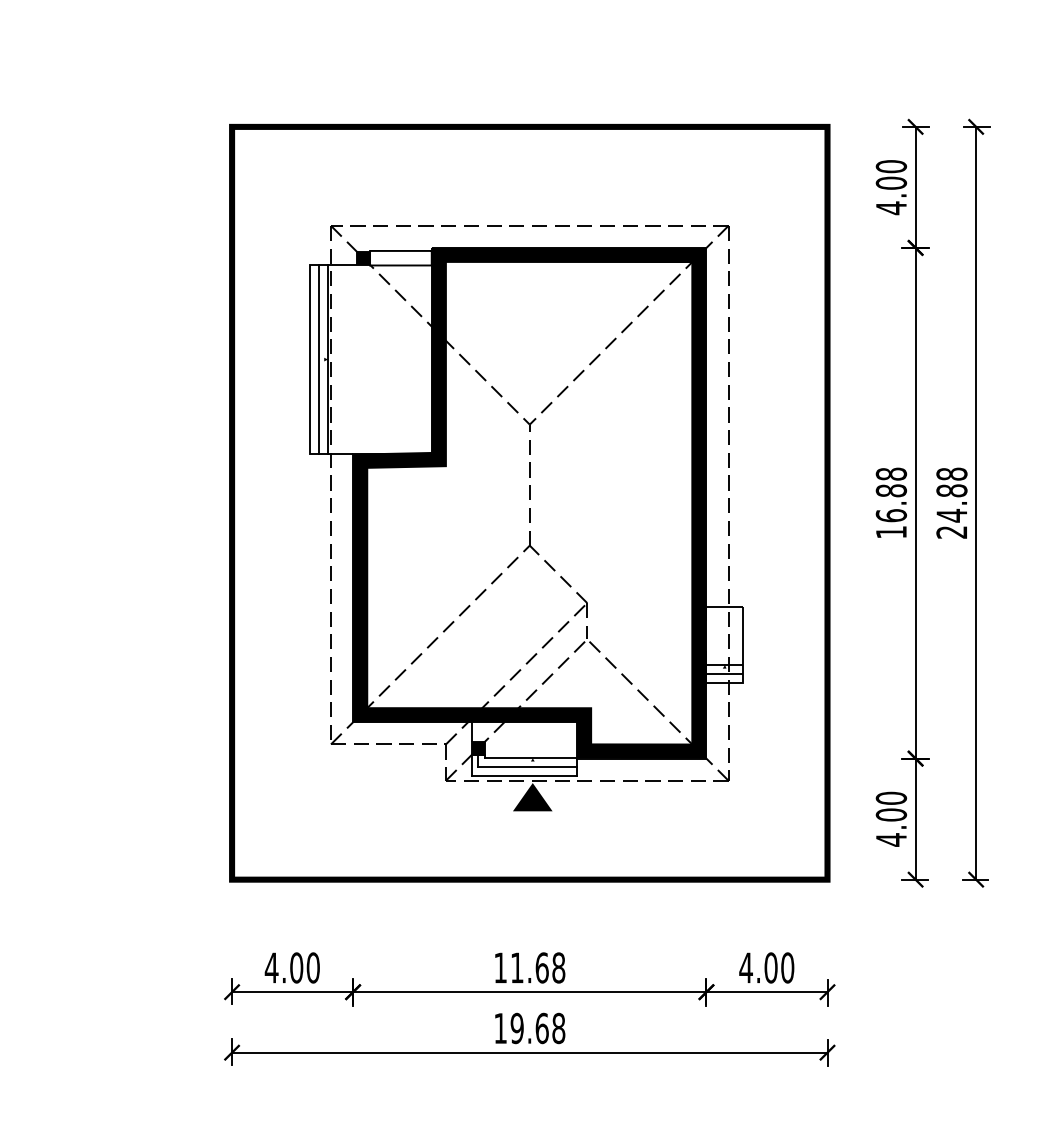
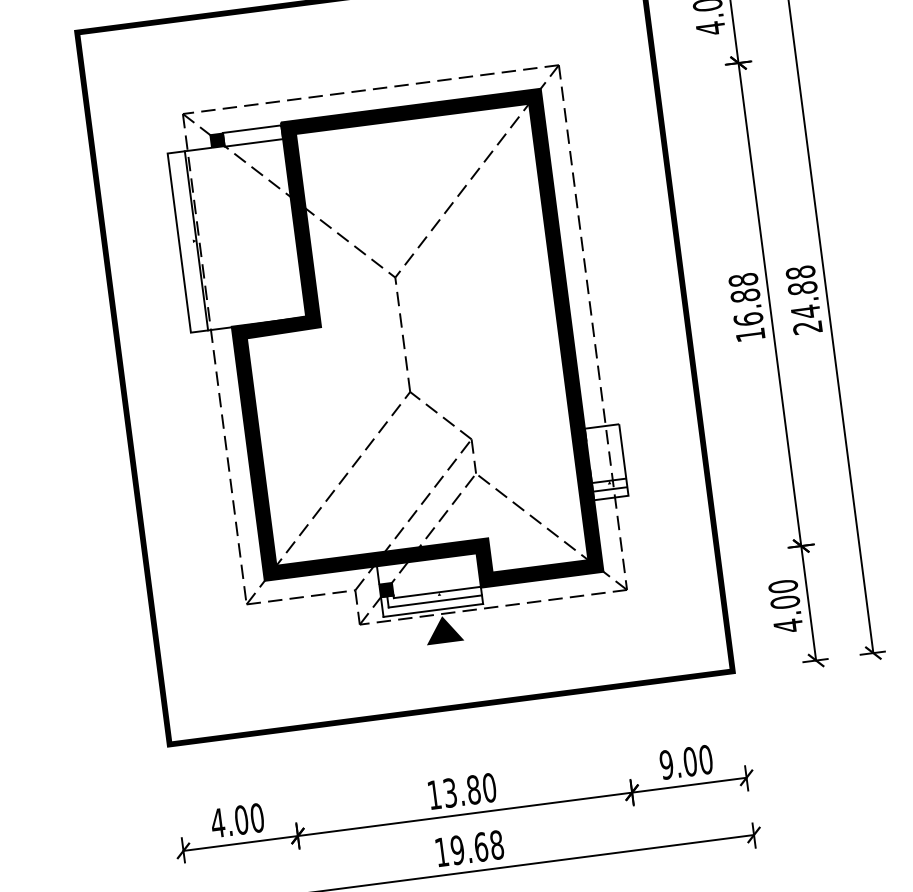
line: (318, 359) -> (187, 241), removed
text: (538, 967) -> (470, 789), 11.68 -> 13.80
text: (745, 967) -> (666, 764), 4.00 -> 9.00

